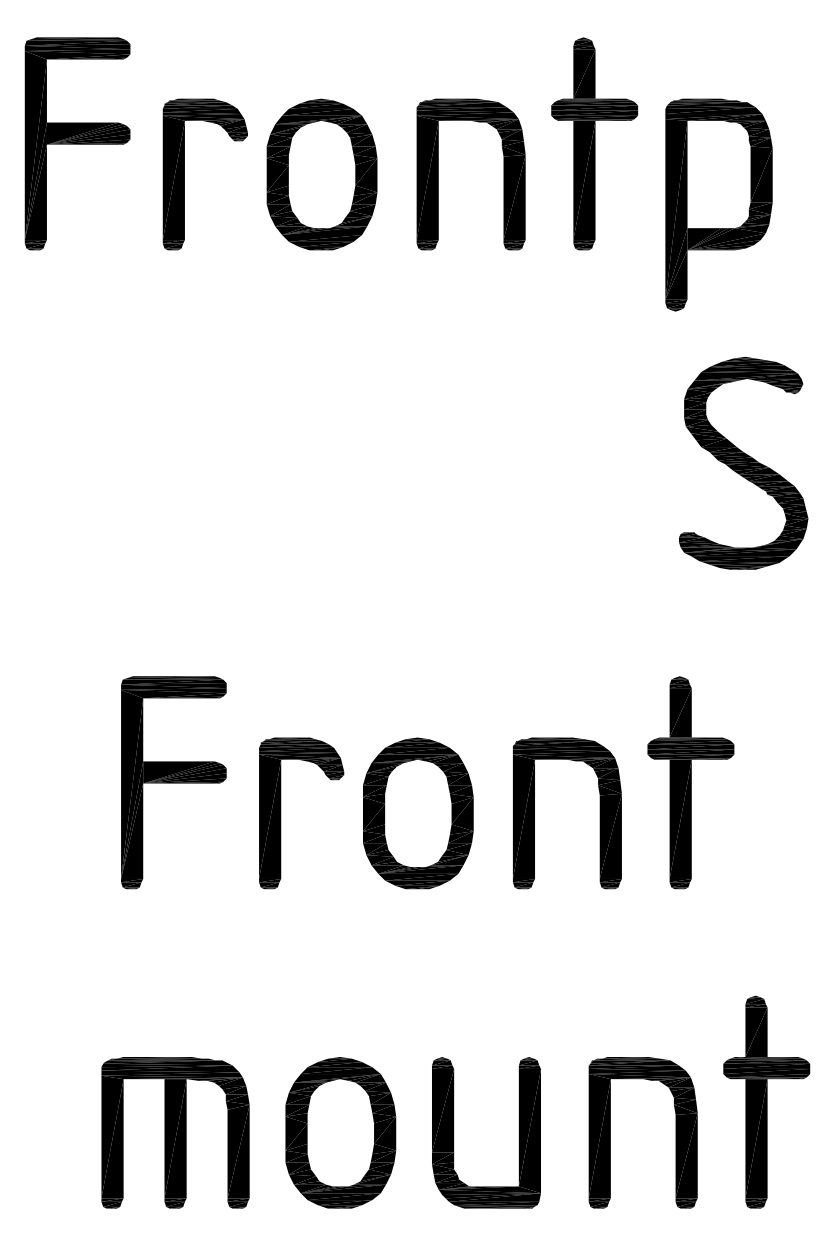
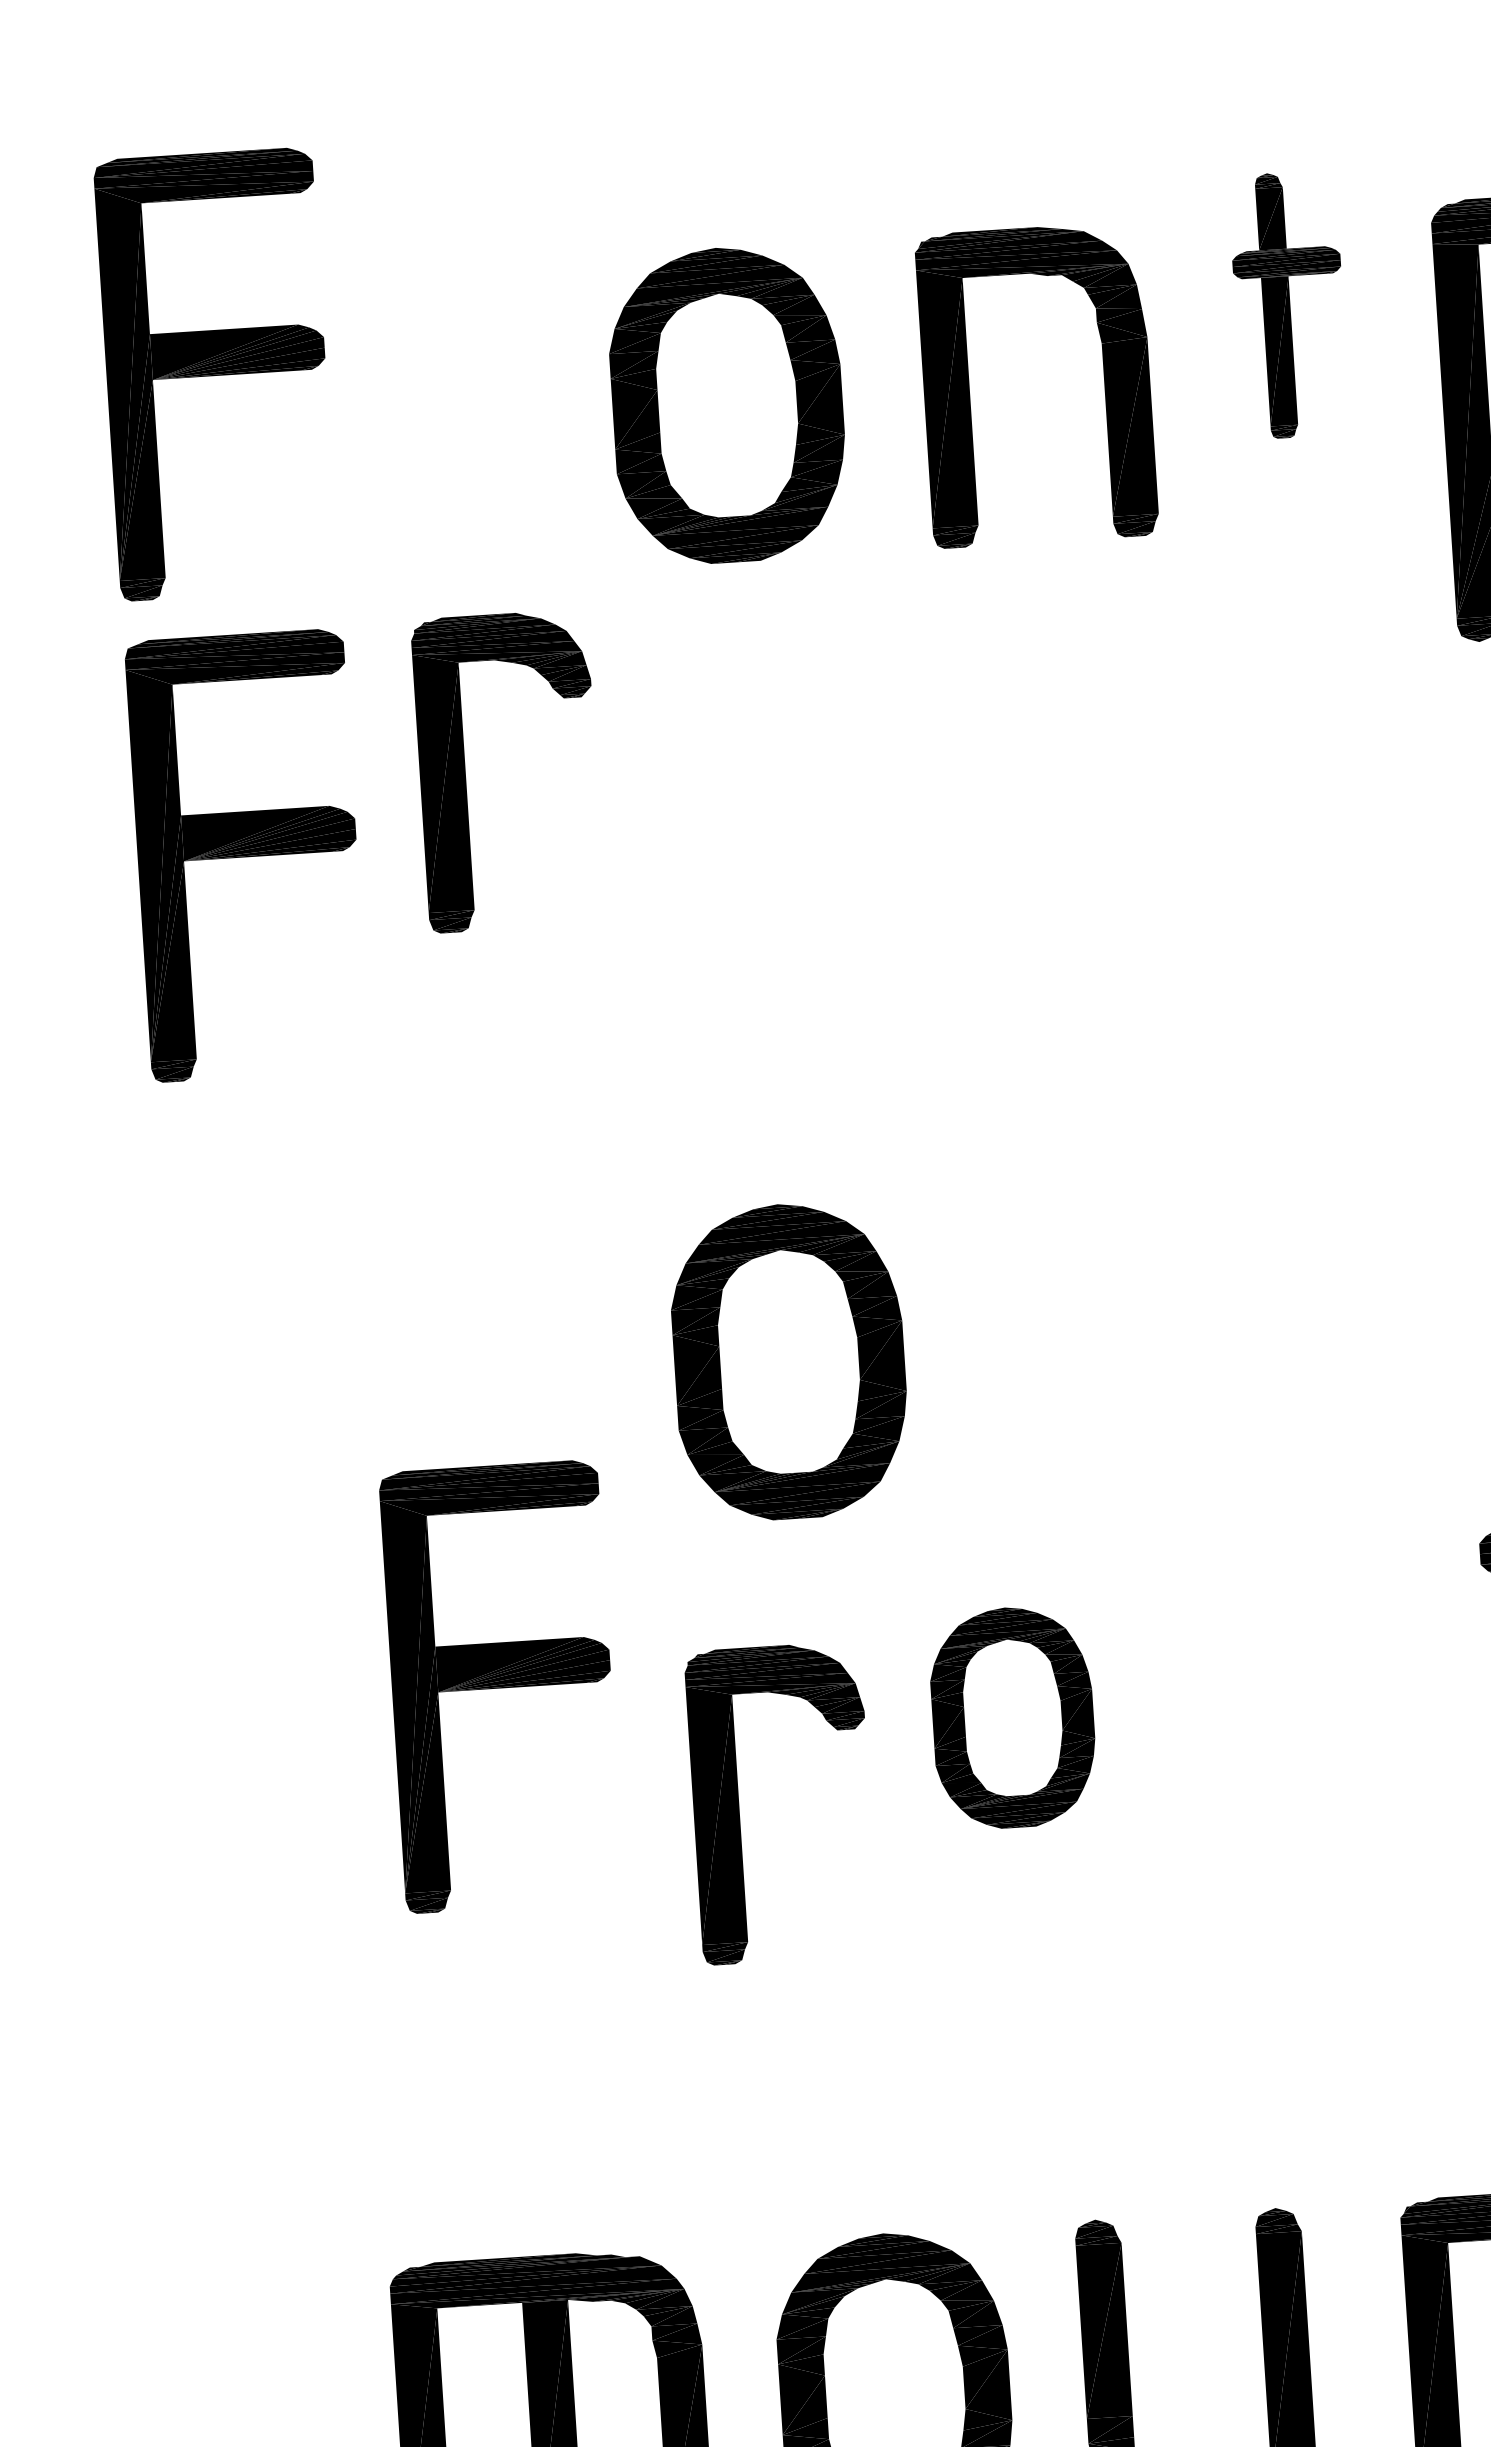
part: (594, 143) -> (1288, 304), size x0.6
part: (184, 174) -> (464, 774), moved
part: (77, 375) -> (247, 854), added
part: (321, 635) -> (788, 1361), added
part: (281, 813) -> (739, 1806), moved
part: (418, 813) -> (1013, 1717), size x0.7
part: (599, 813) -> (1388, 1693), removed

